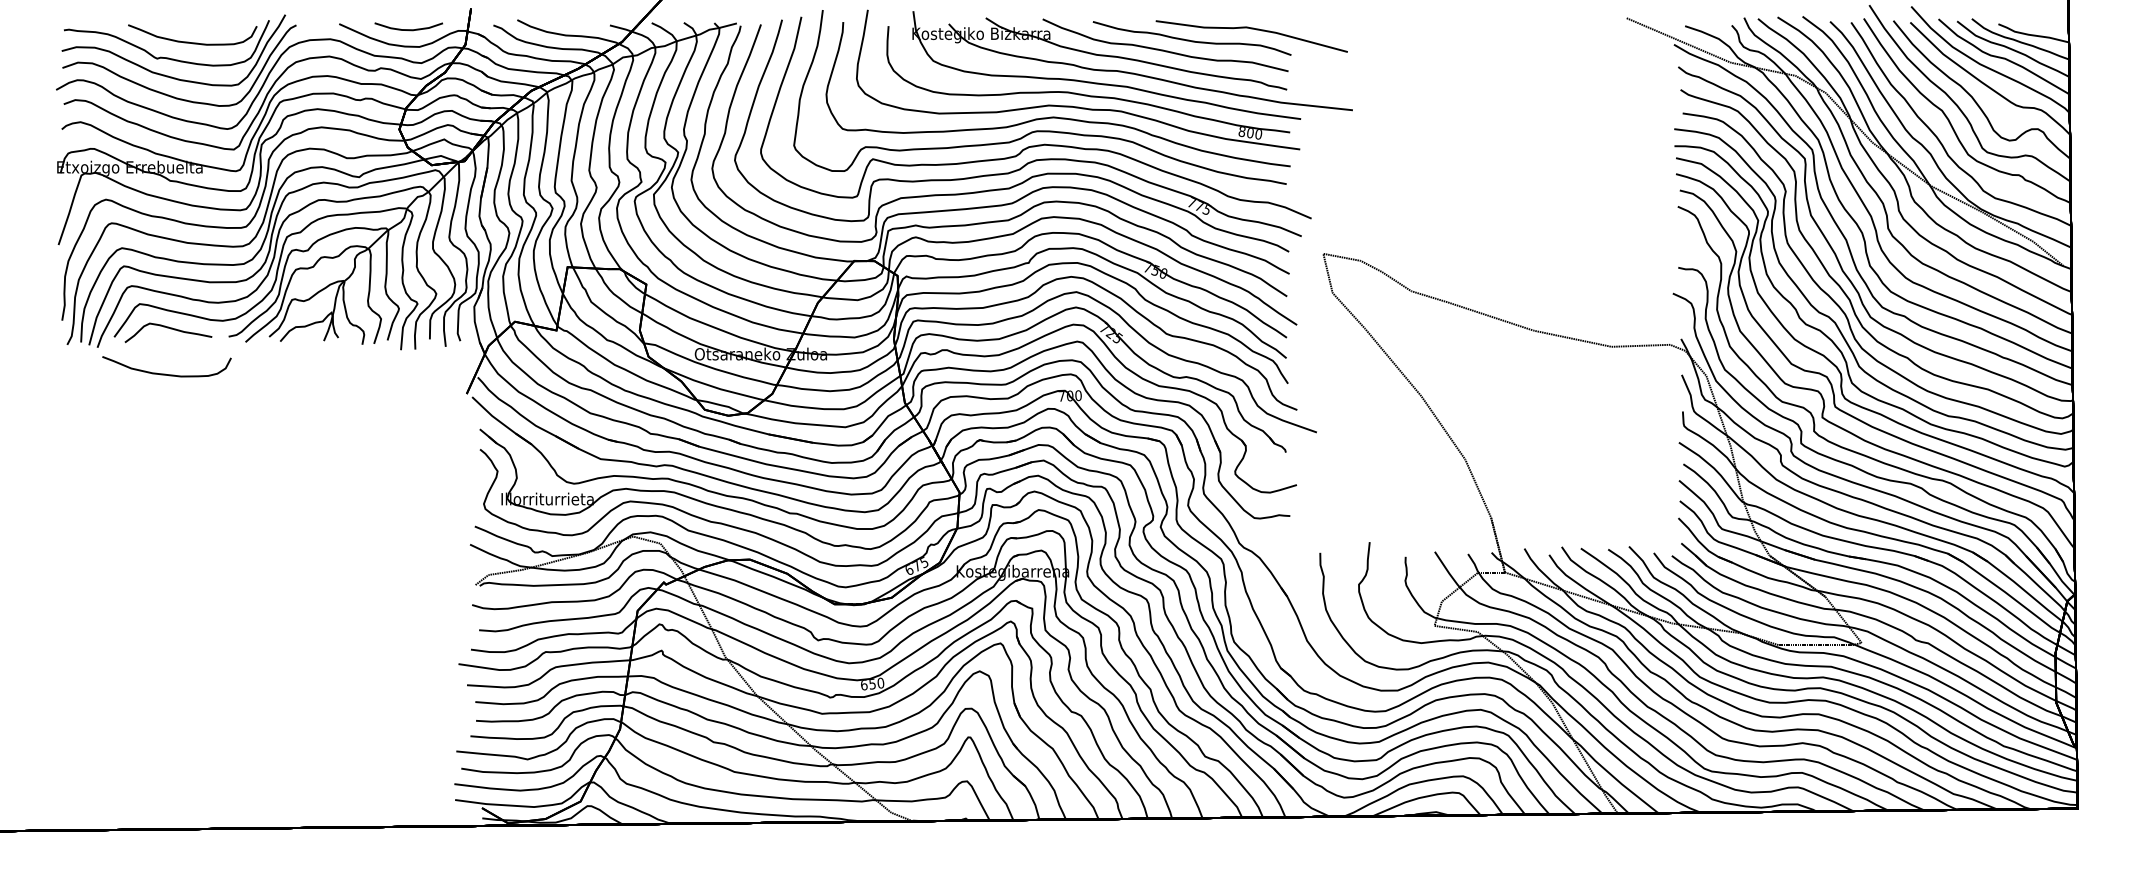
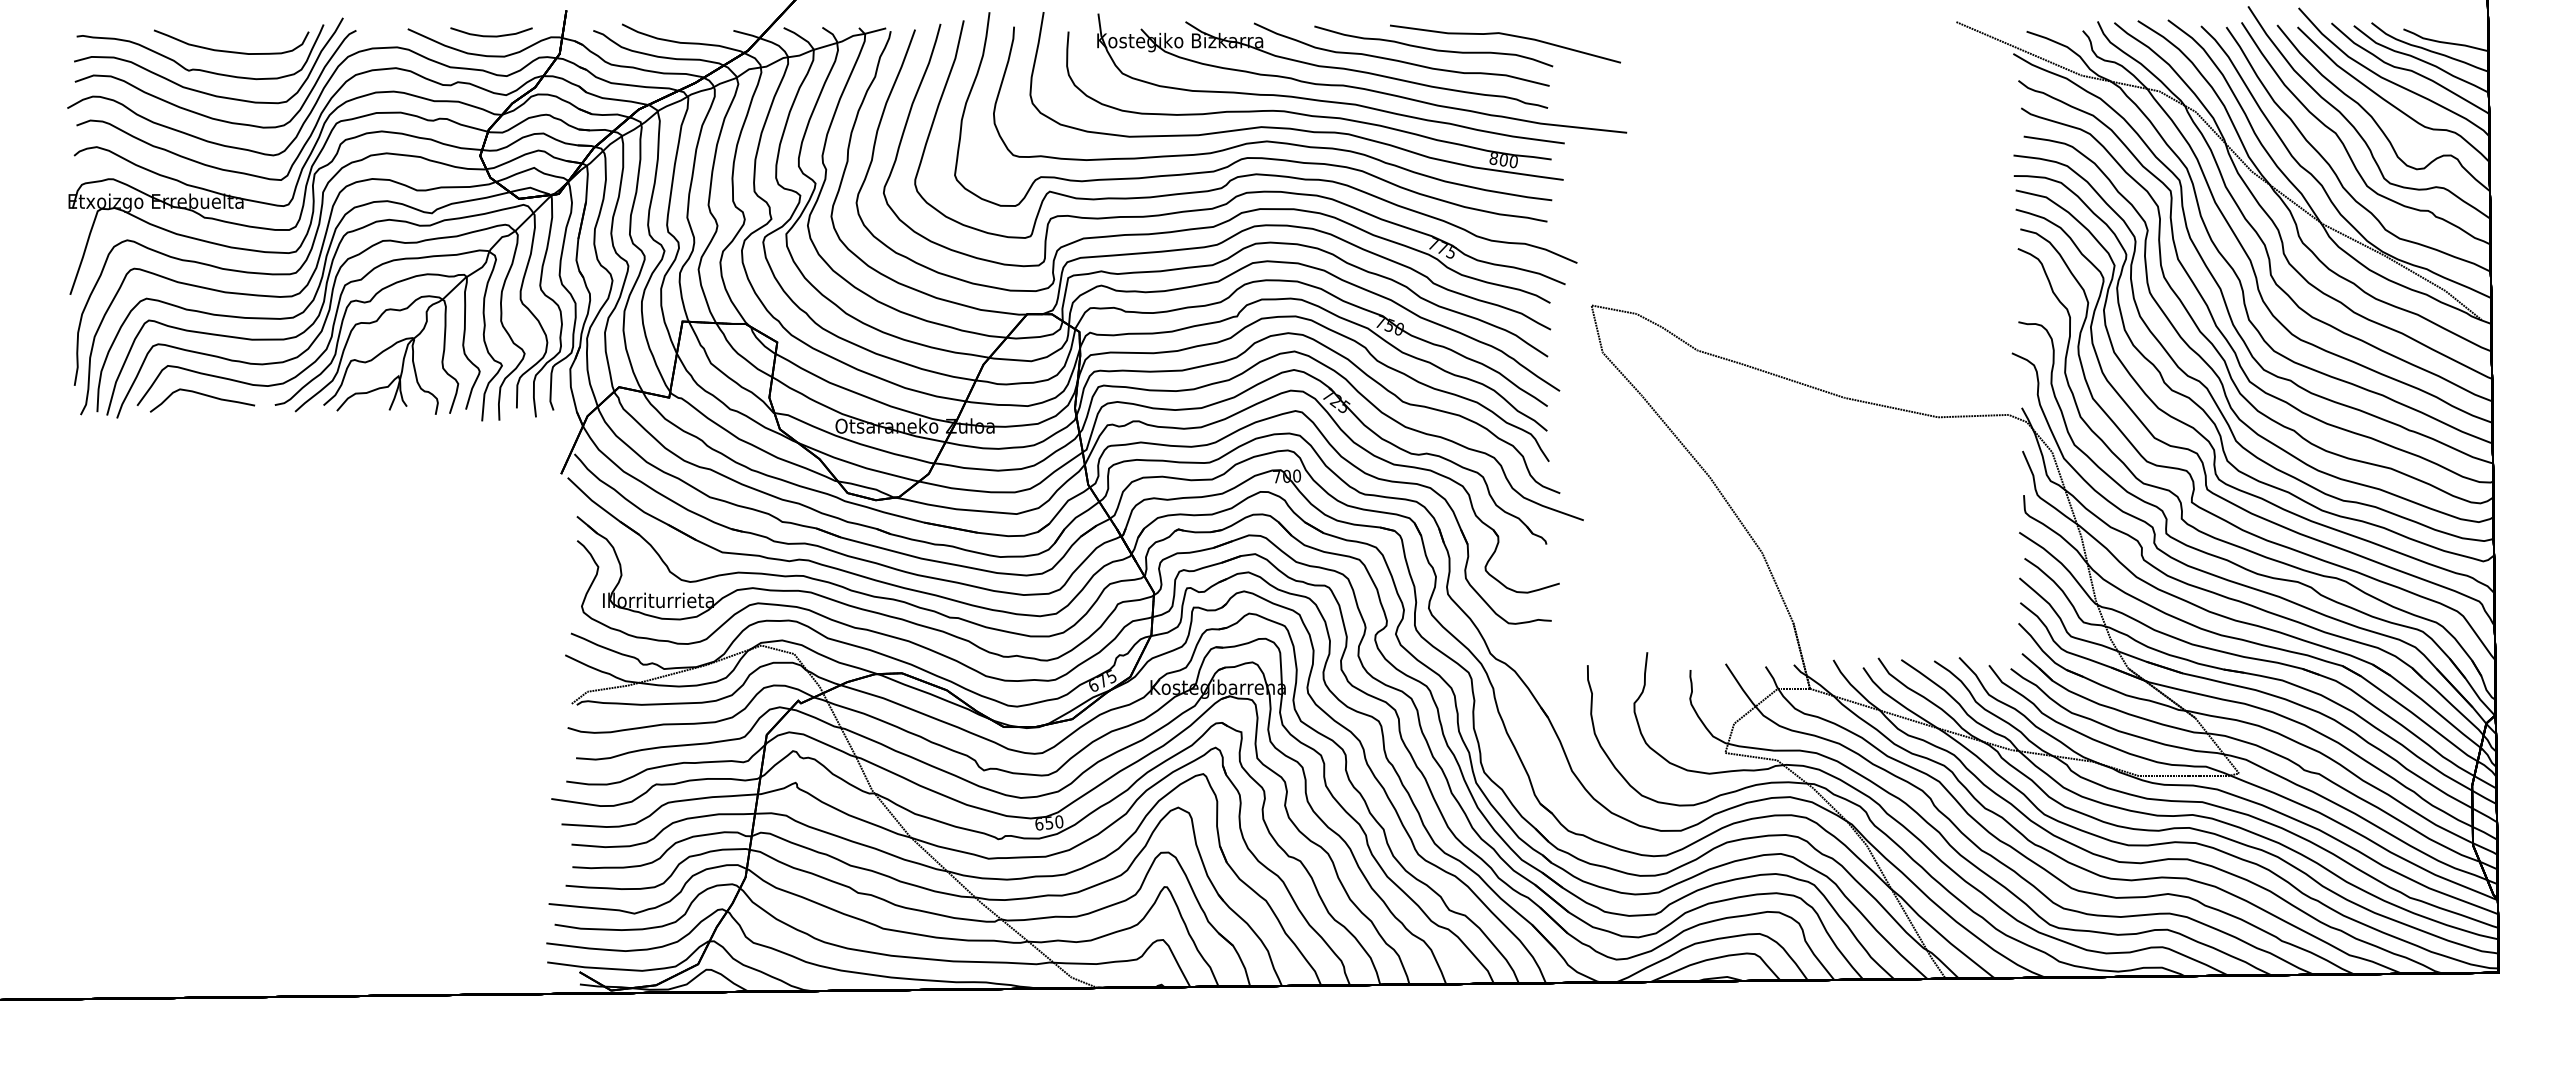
curve: (164, 373) -> (197, 449), removed

